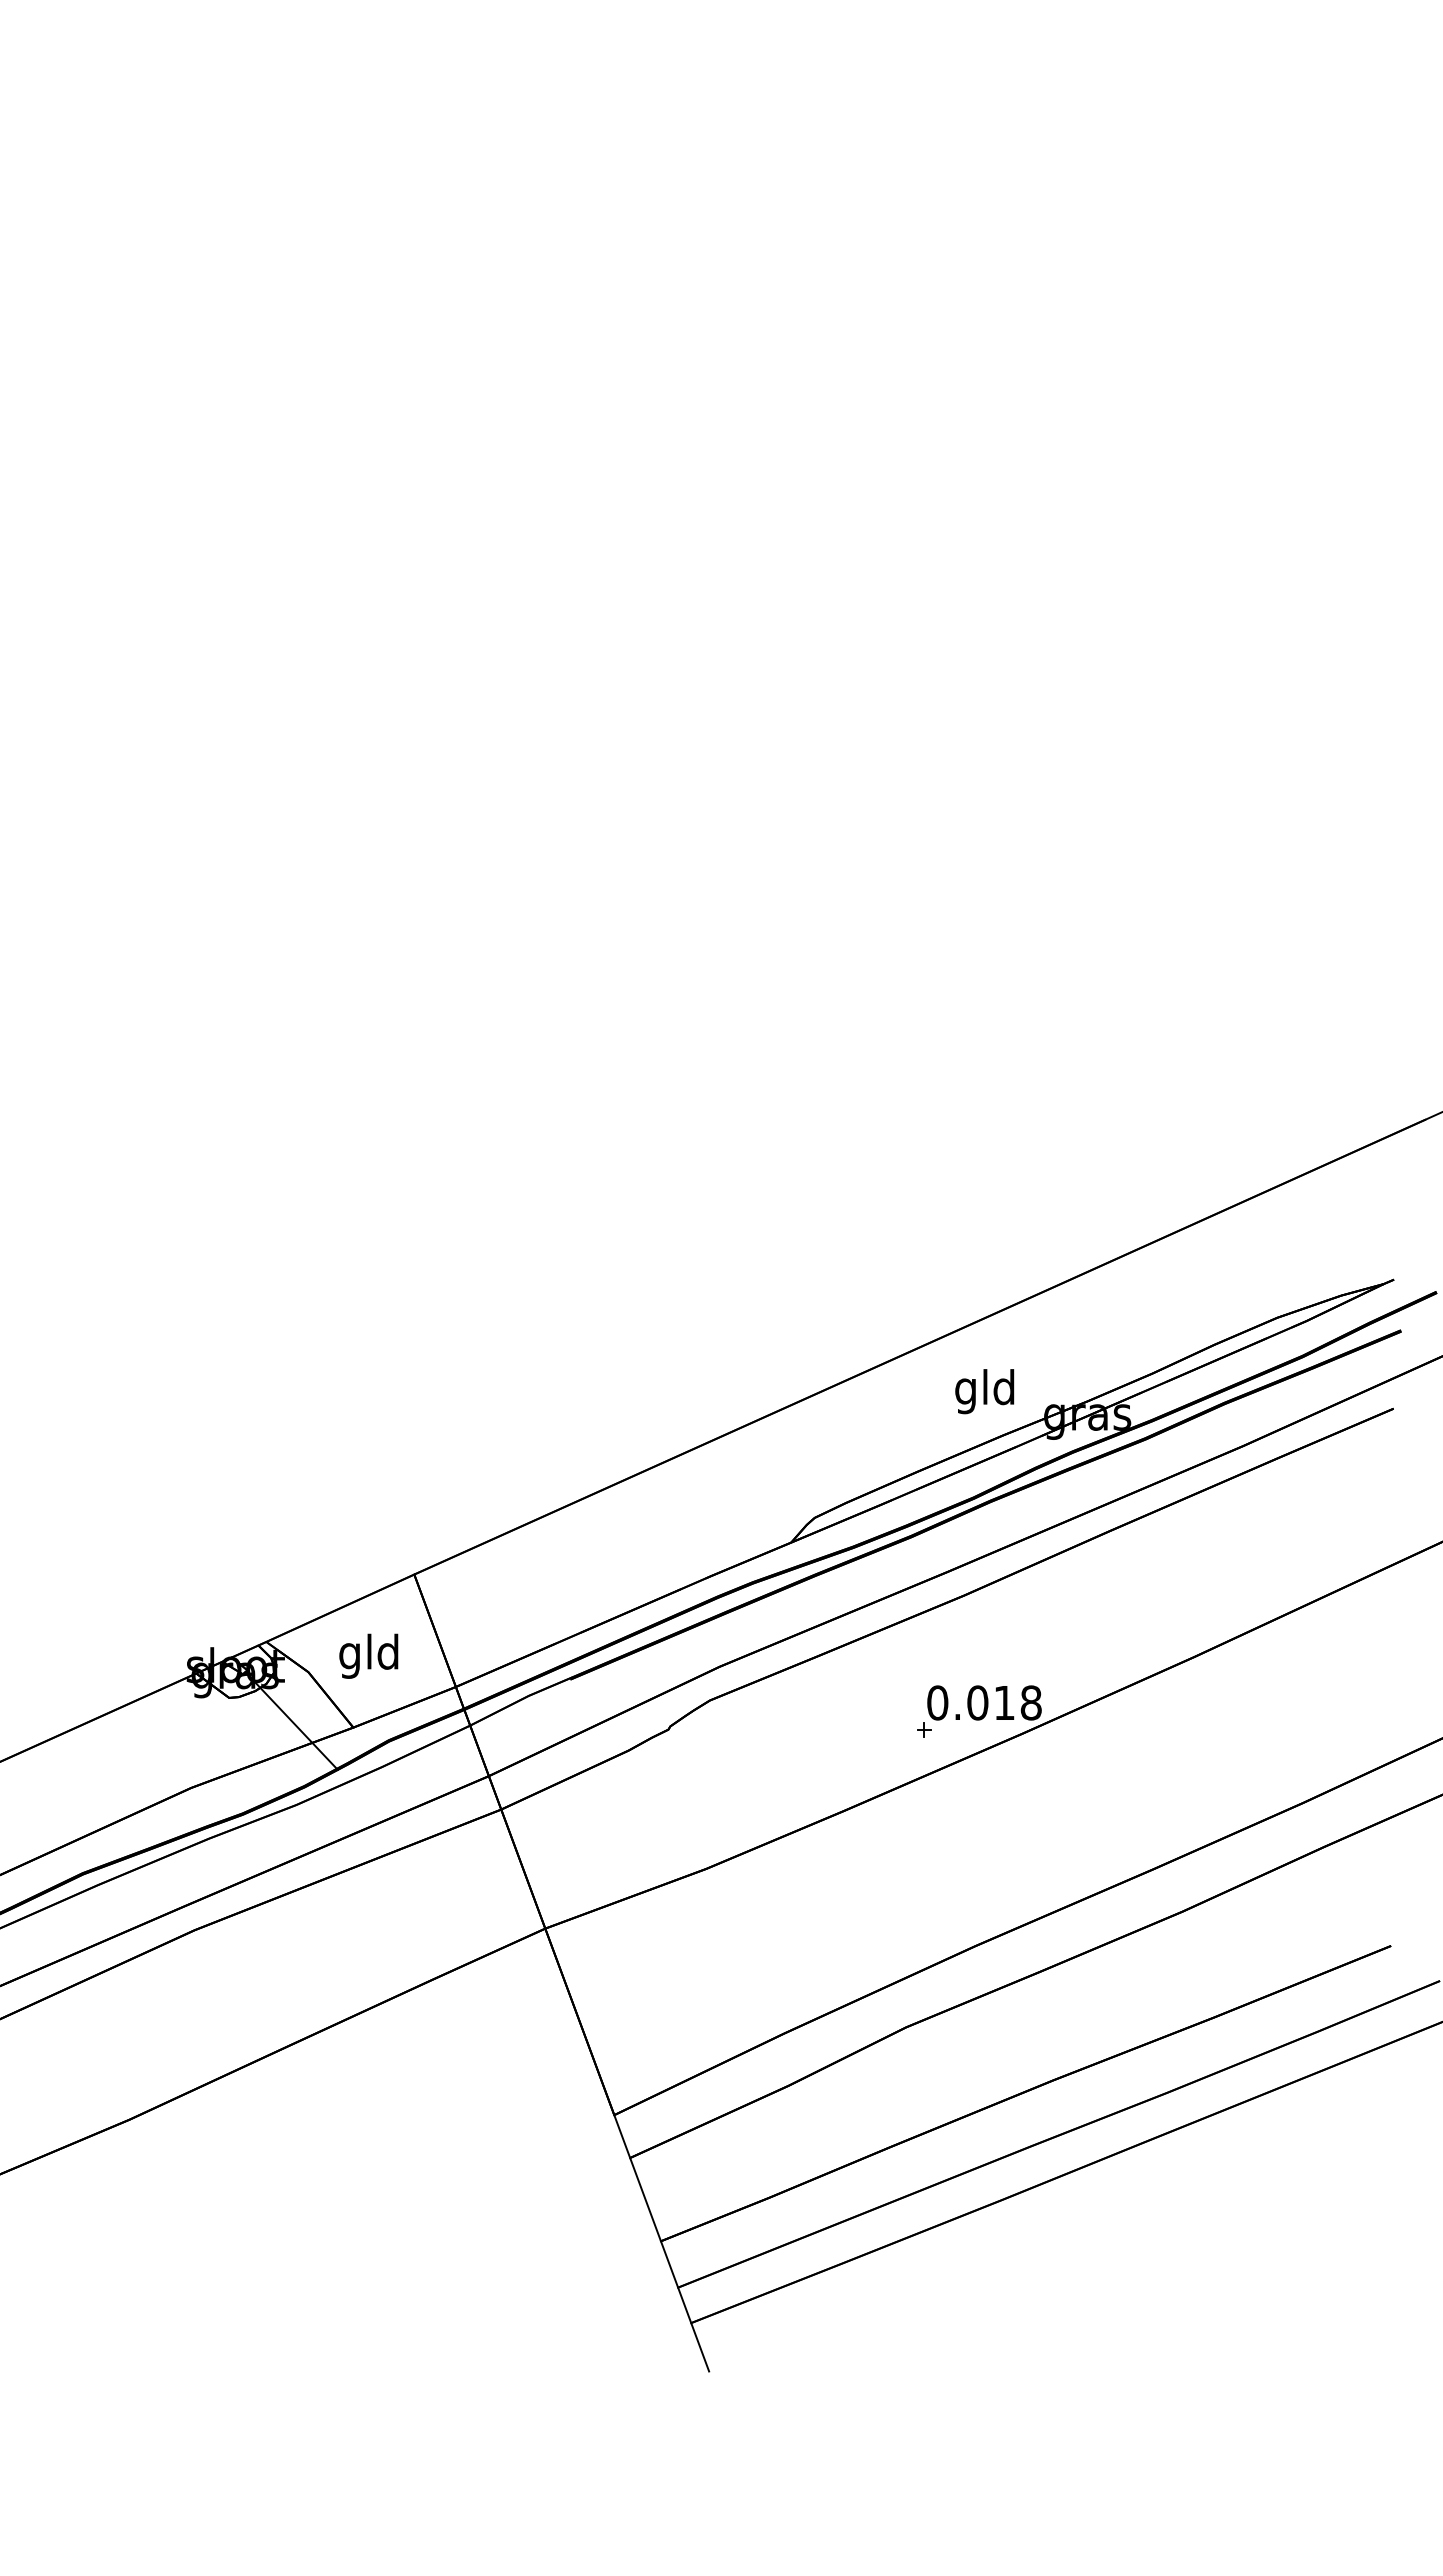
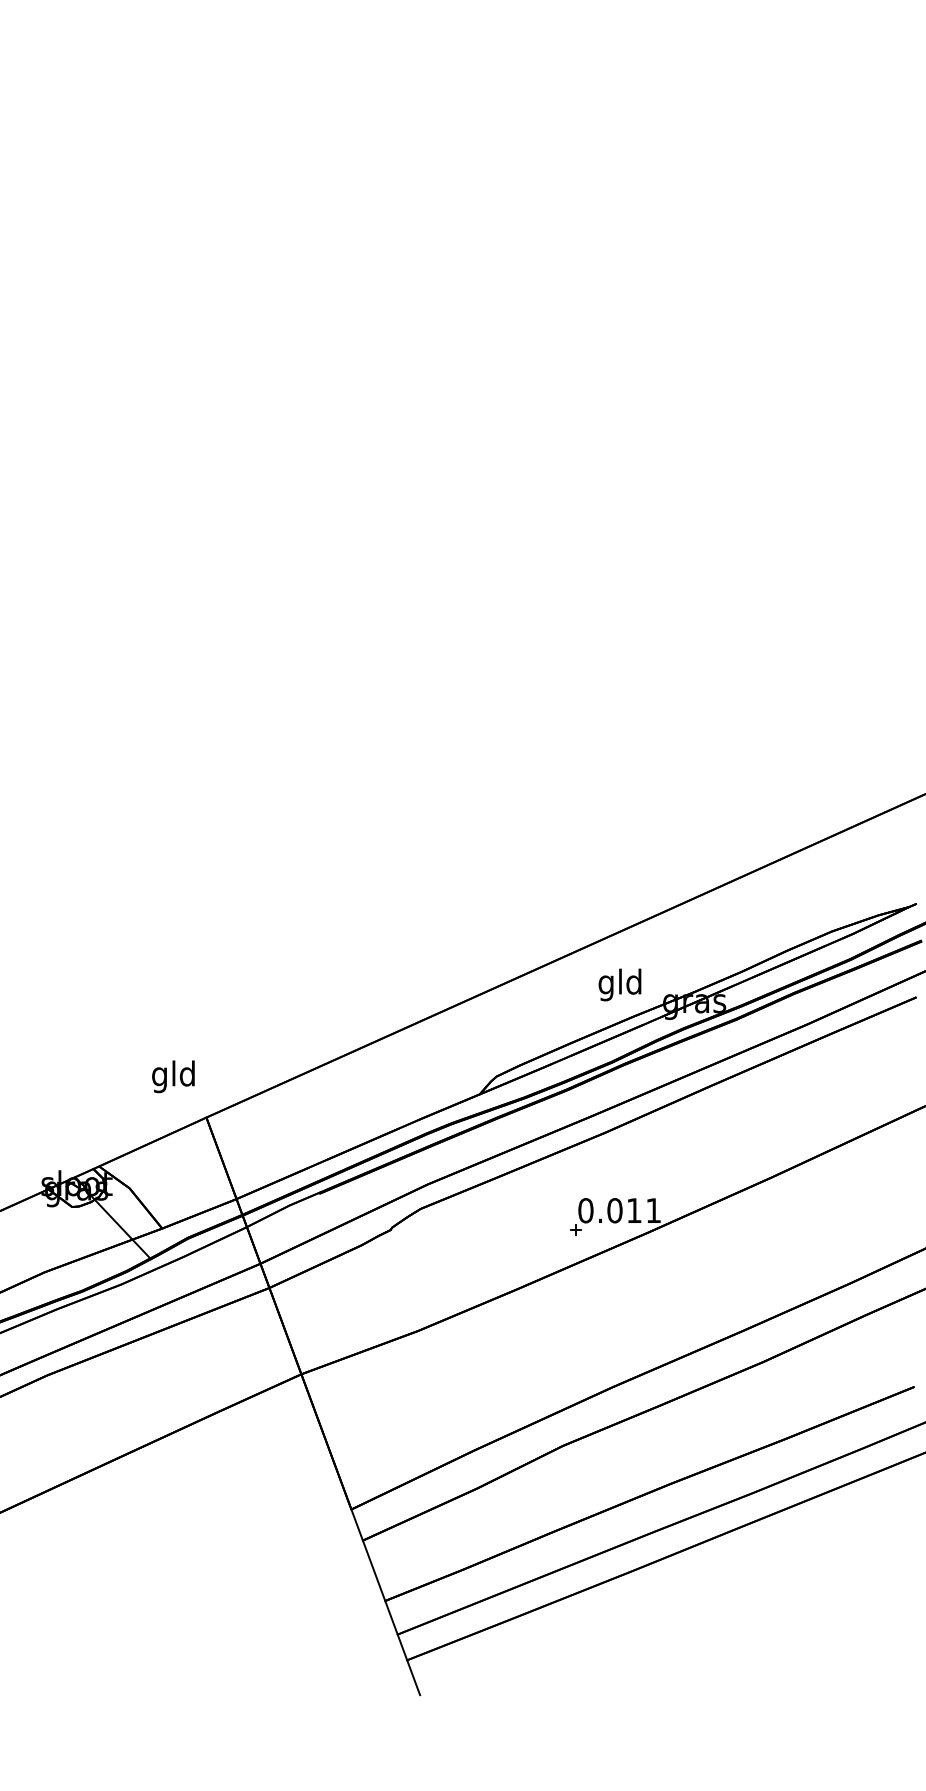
text: (368, 1655) -> (173, 1076), moved
text: (1030, 1702) -> (653, 1210), 0.018 -> 0.011

